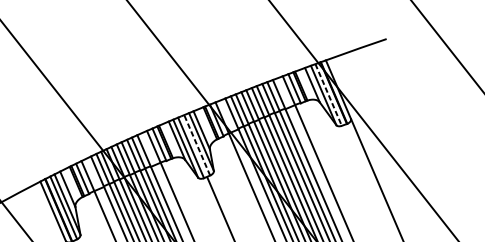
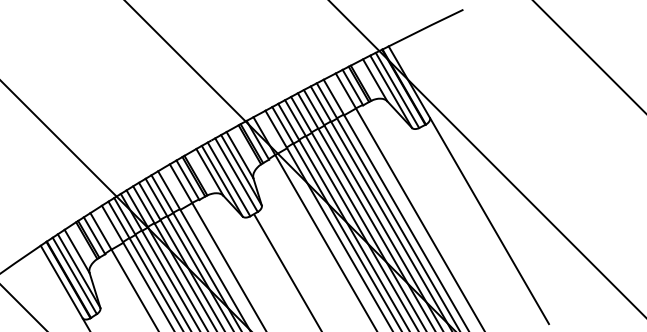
line: (328, 95) -> (397, 90), dashed -> solid
line: (197, 144) -> (236, 174), dashed -> solid

